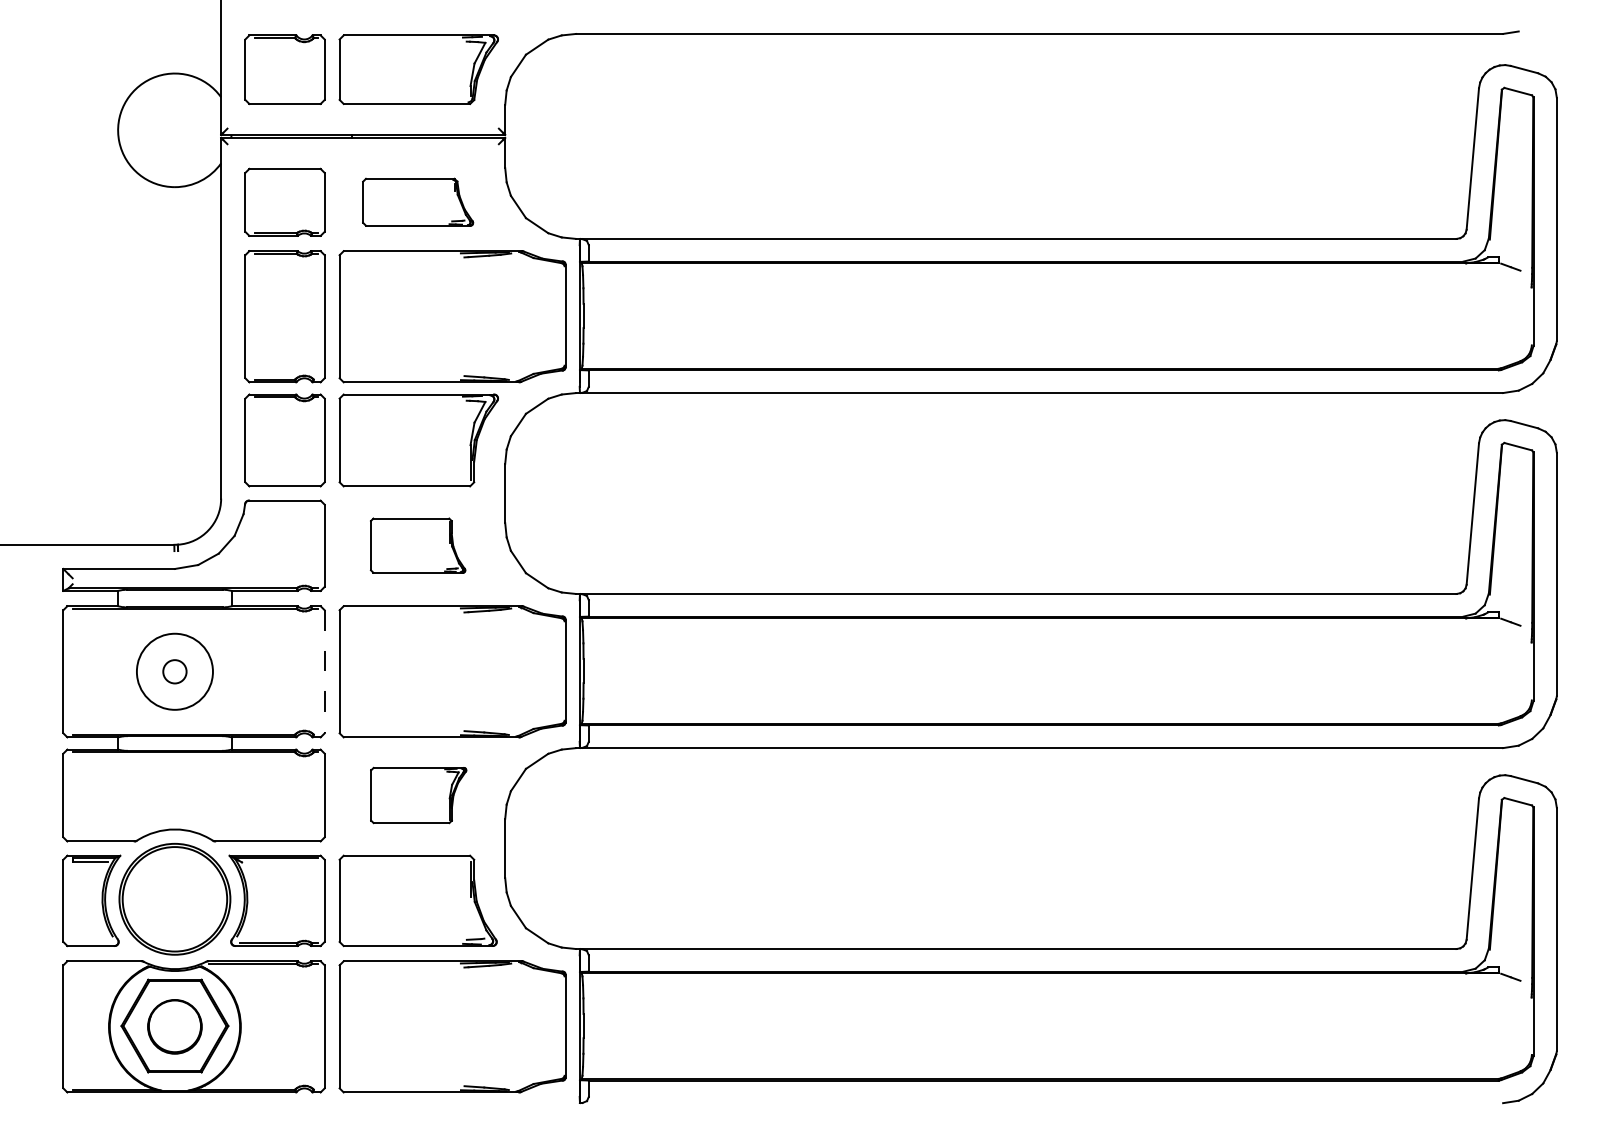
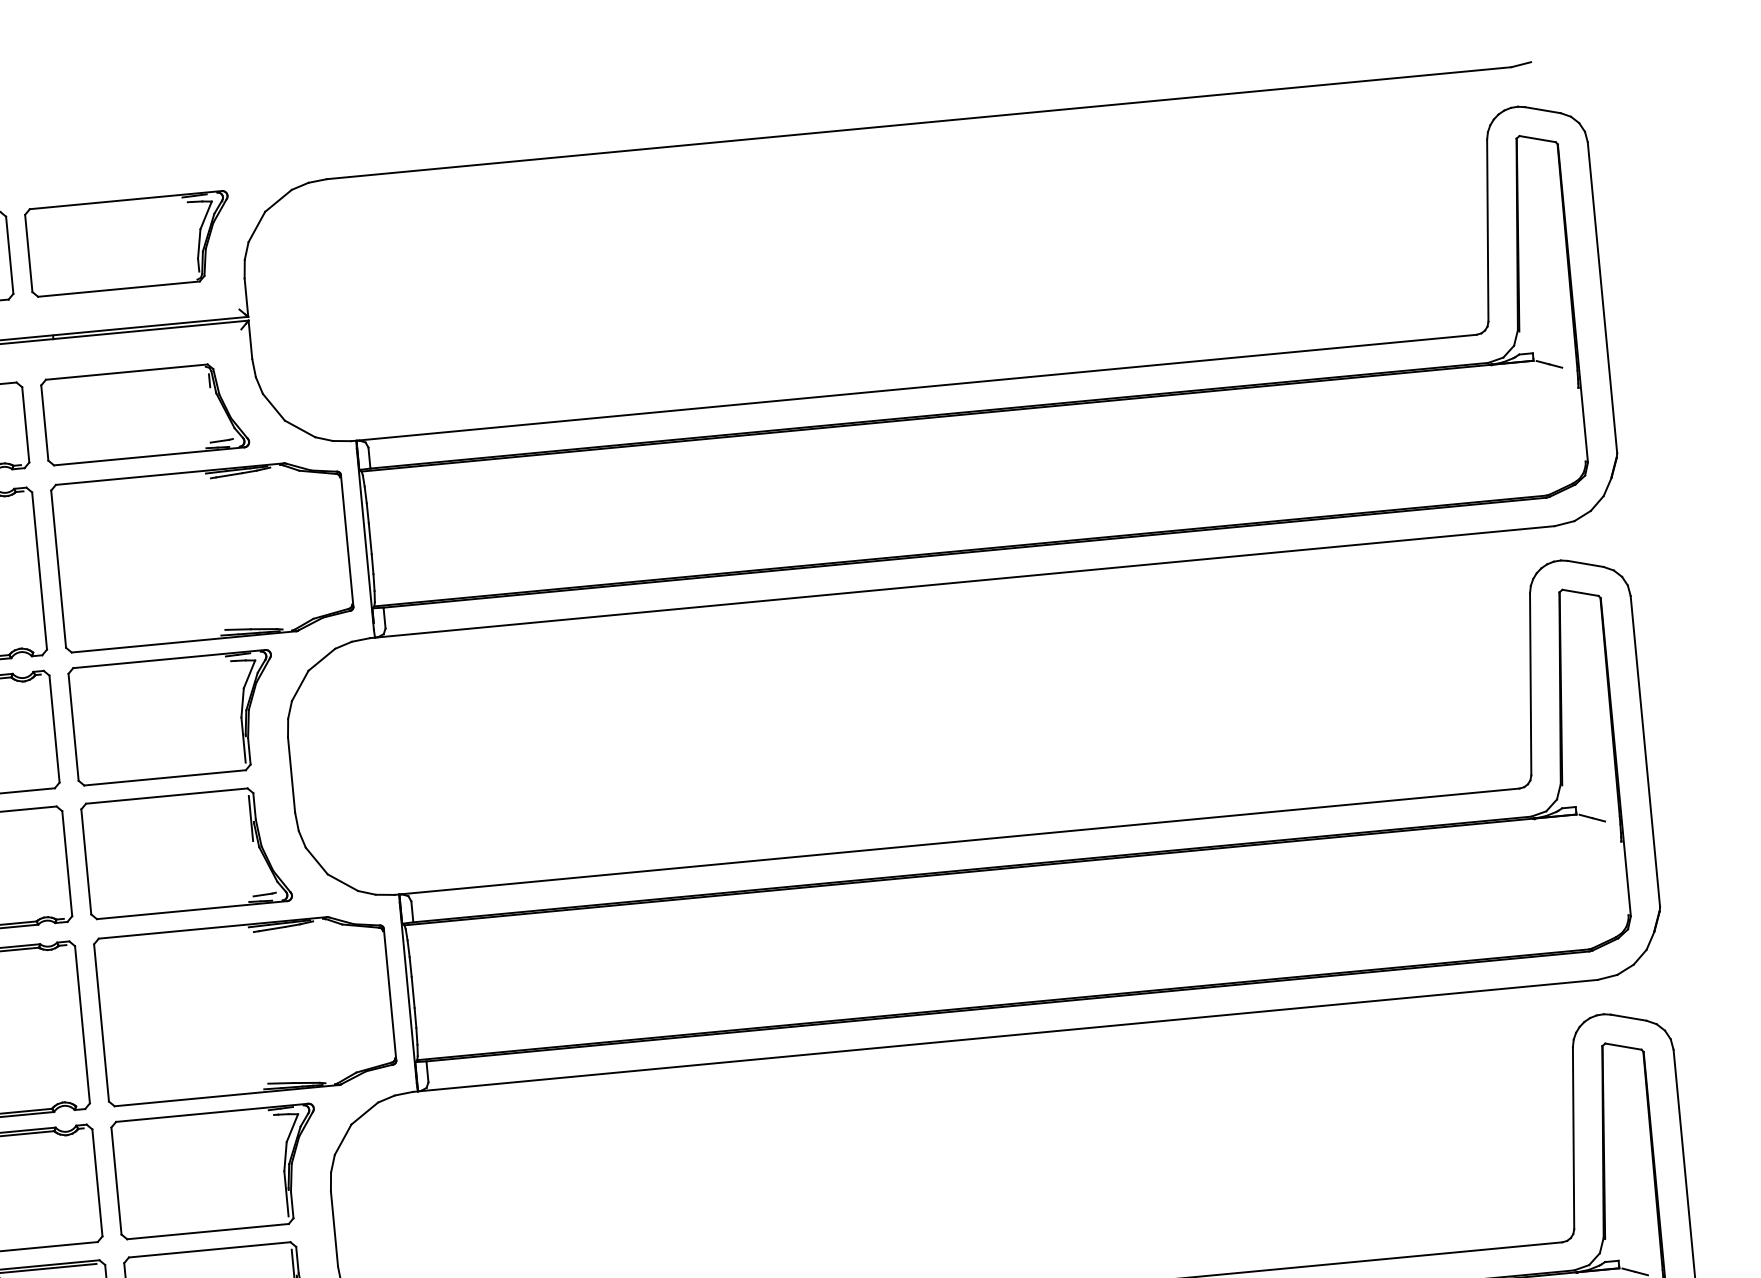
part: (417, 201) -> (144, 412), size x1.43
part: (417, 545) -> (185, 852), size x1.67
line: (324, 671) -> (82, 1024), dashed -> solid
part: (418, 795) -> (217, 1171), size x1.67

